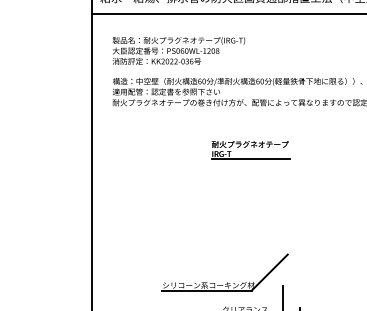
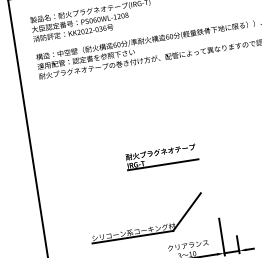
part: (250, 150) -> (161, 157), moved
part: (227, 282) -> (150, 226), moved

